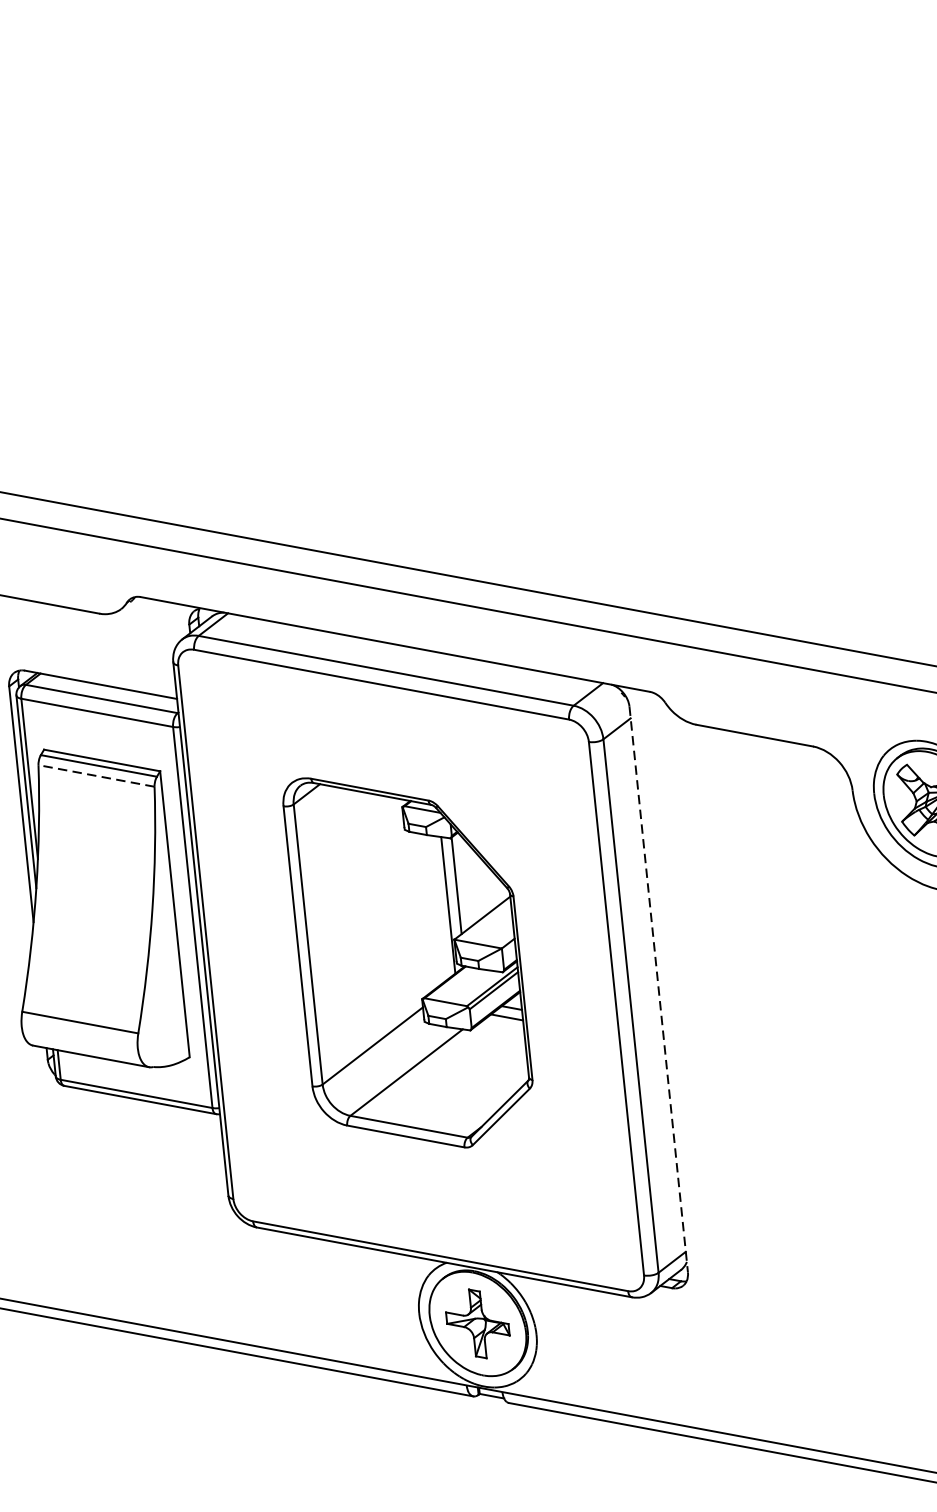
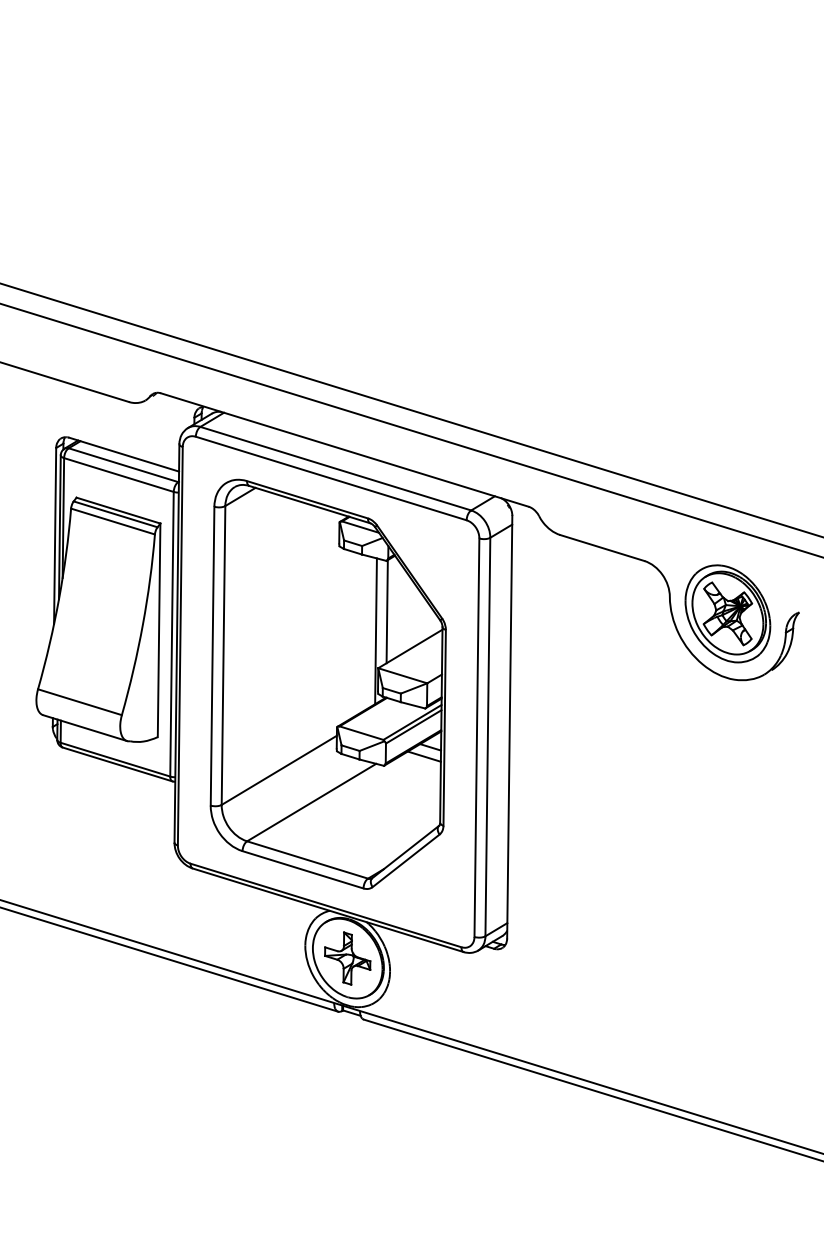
line: (97, 775) -> (113, 521), dashed -> solid
part: (408, 959) -> (327, 683), size x1.43
line: (658, 989) -> (509, 727), dashed -> solid

